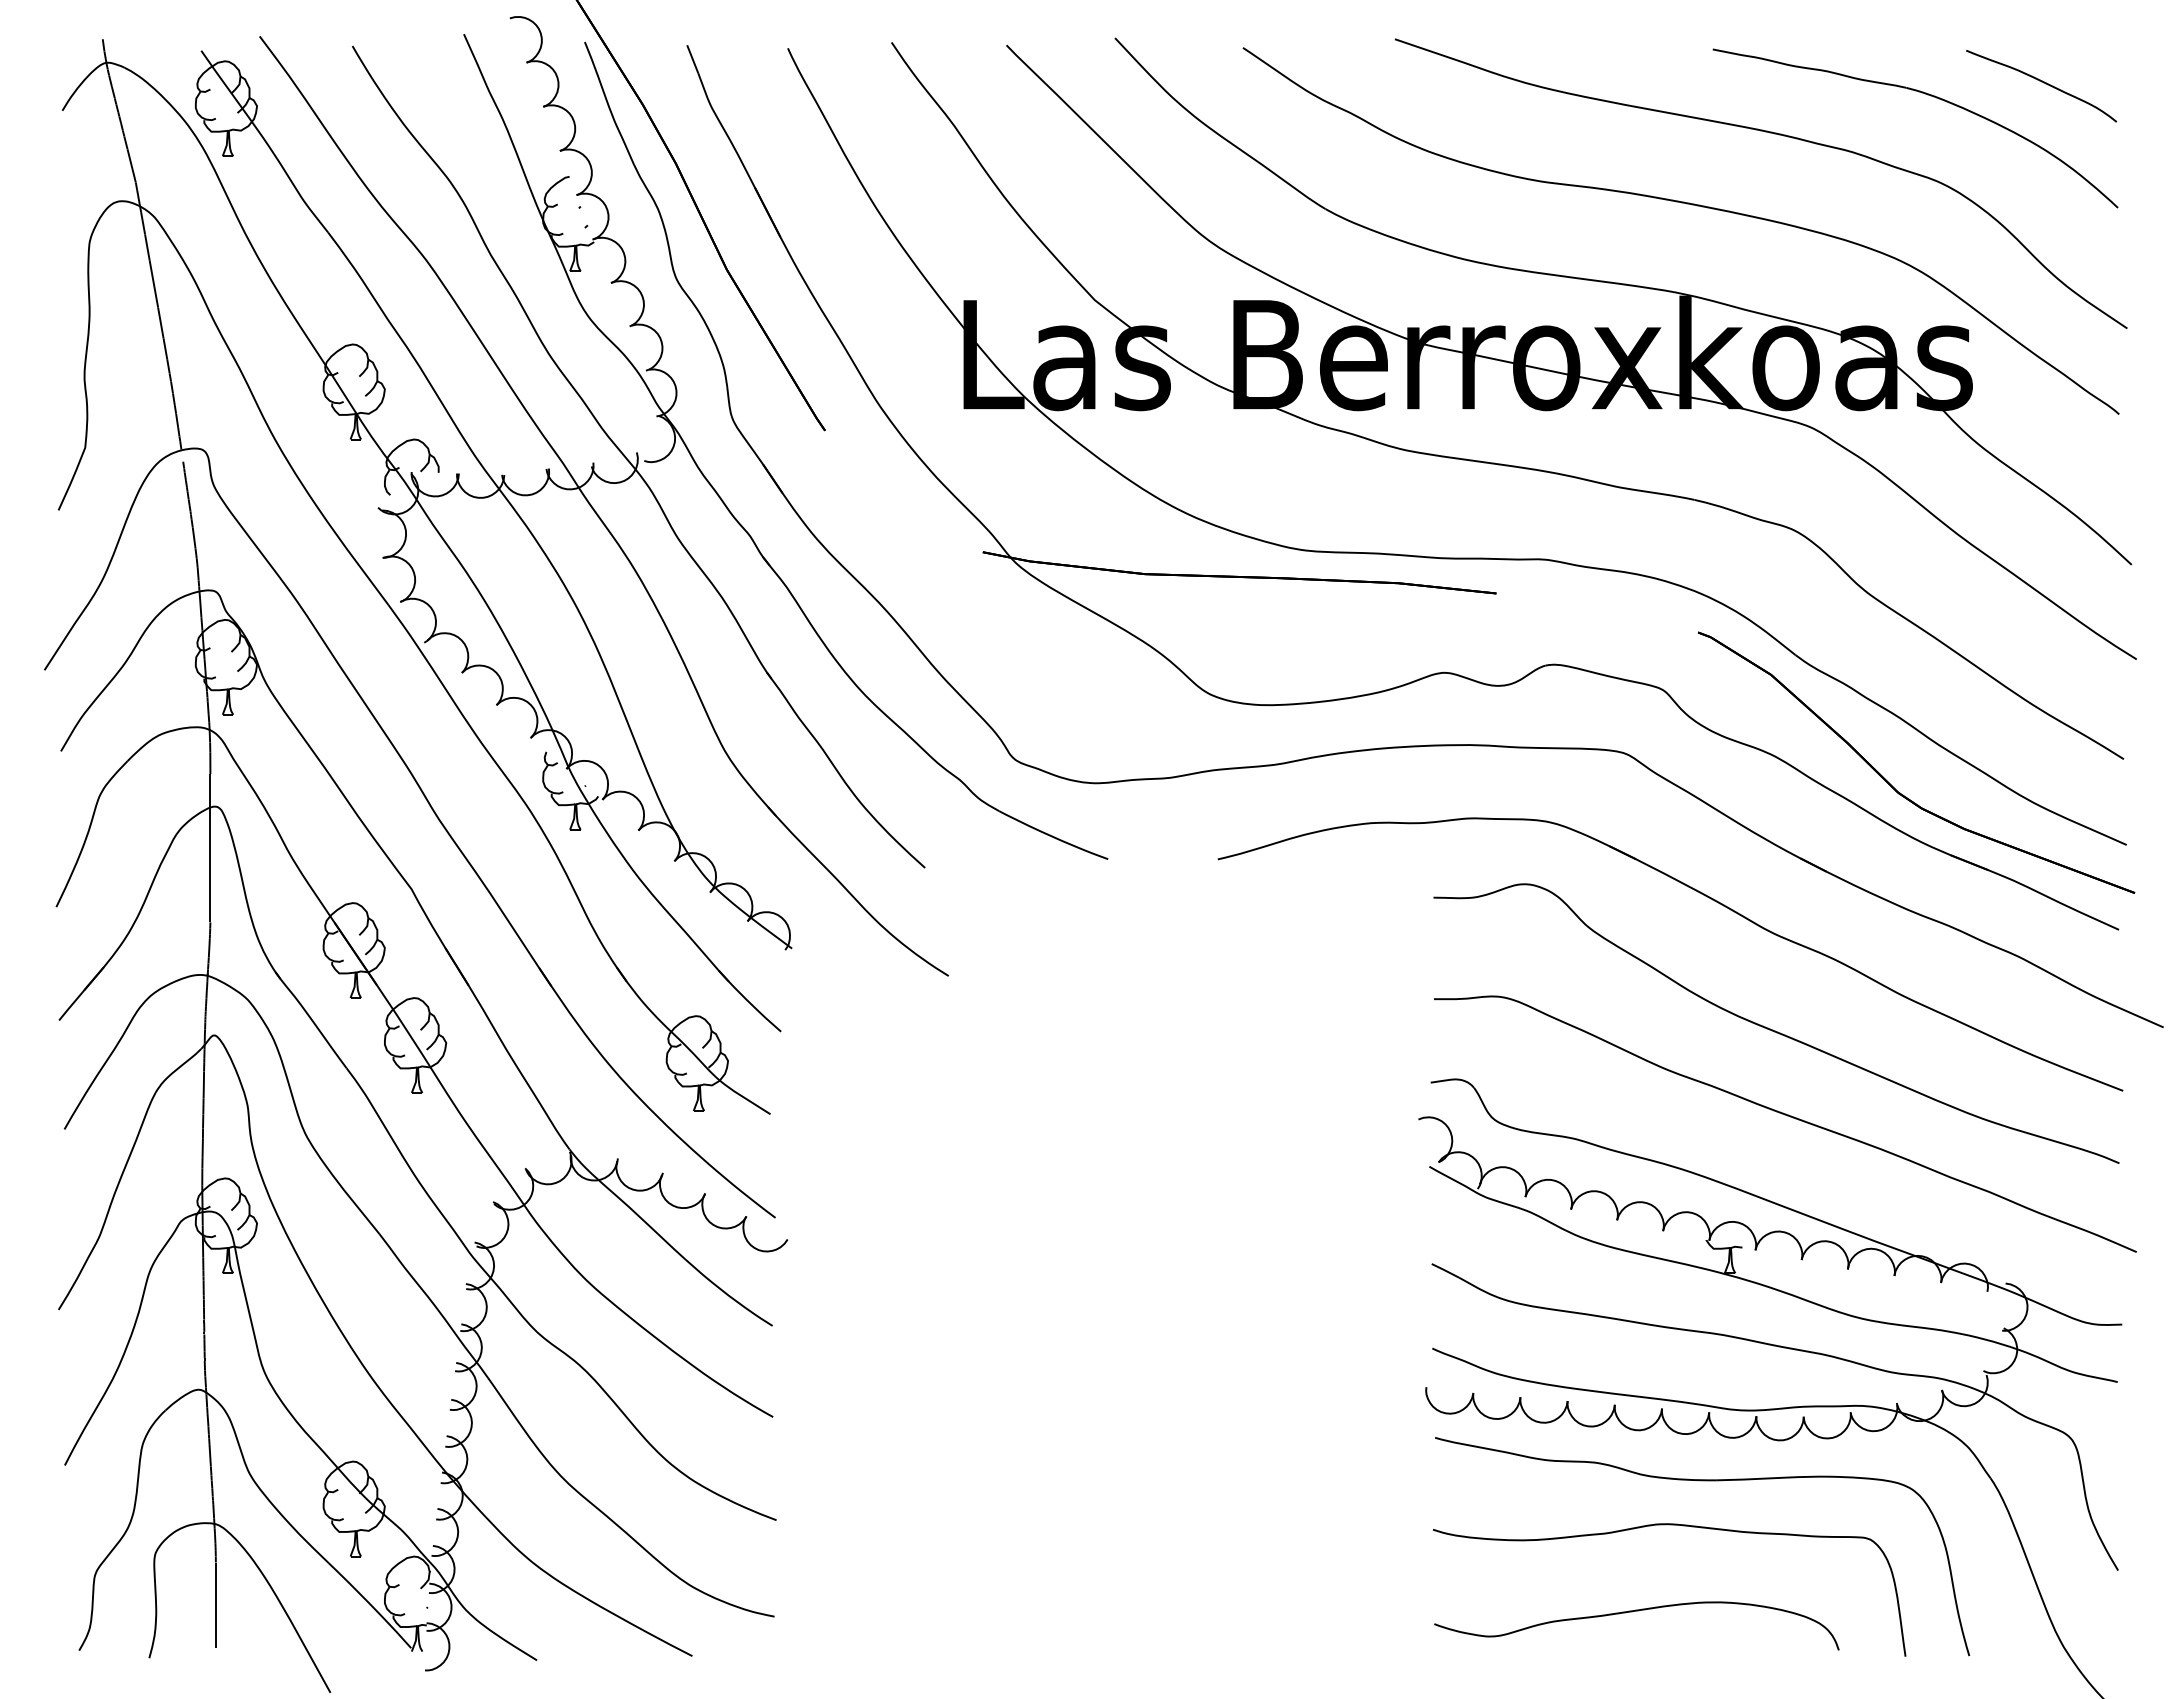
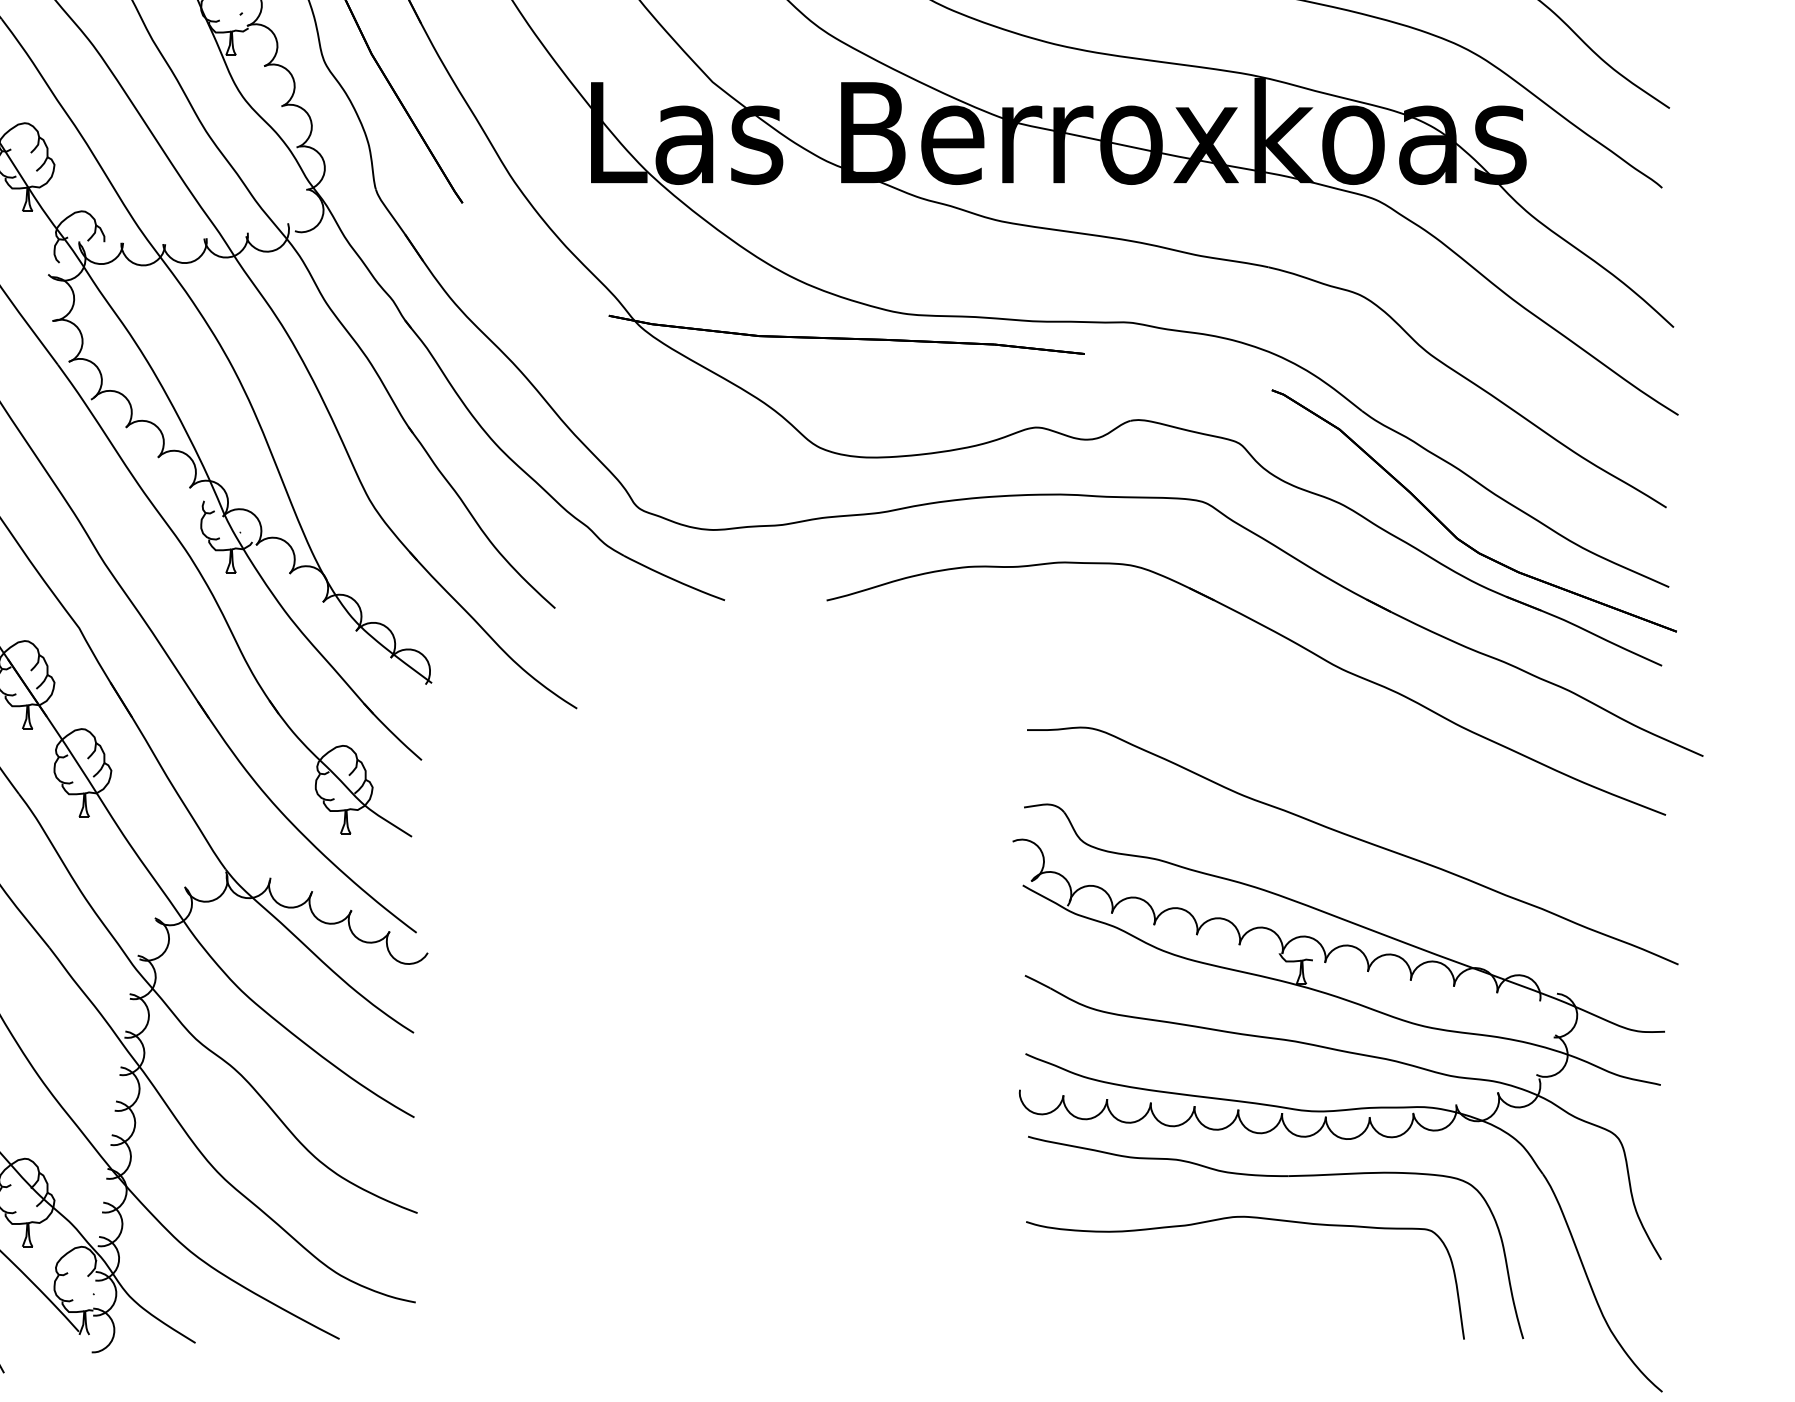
curve: (1773, 1029) -> (1341, 758), removed
curve: (1632, 1612) -> (1211, 1298), removed

